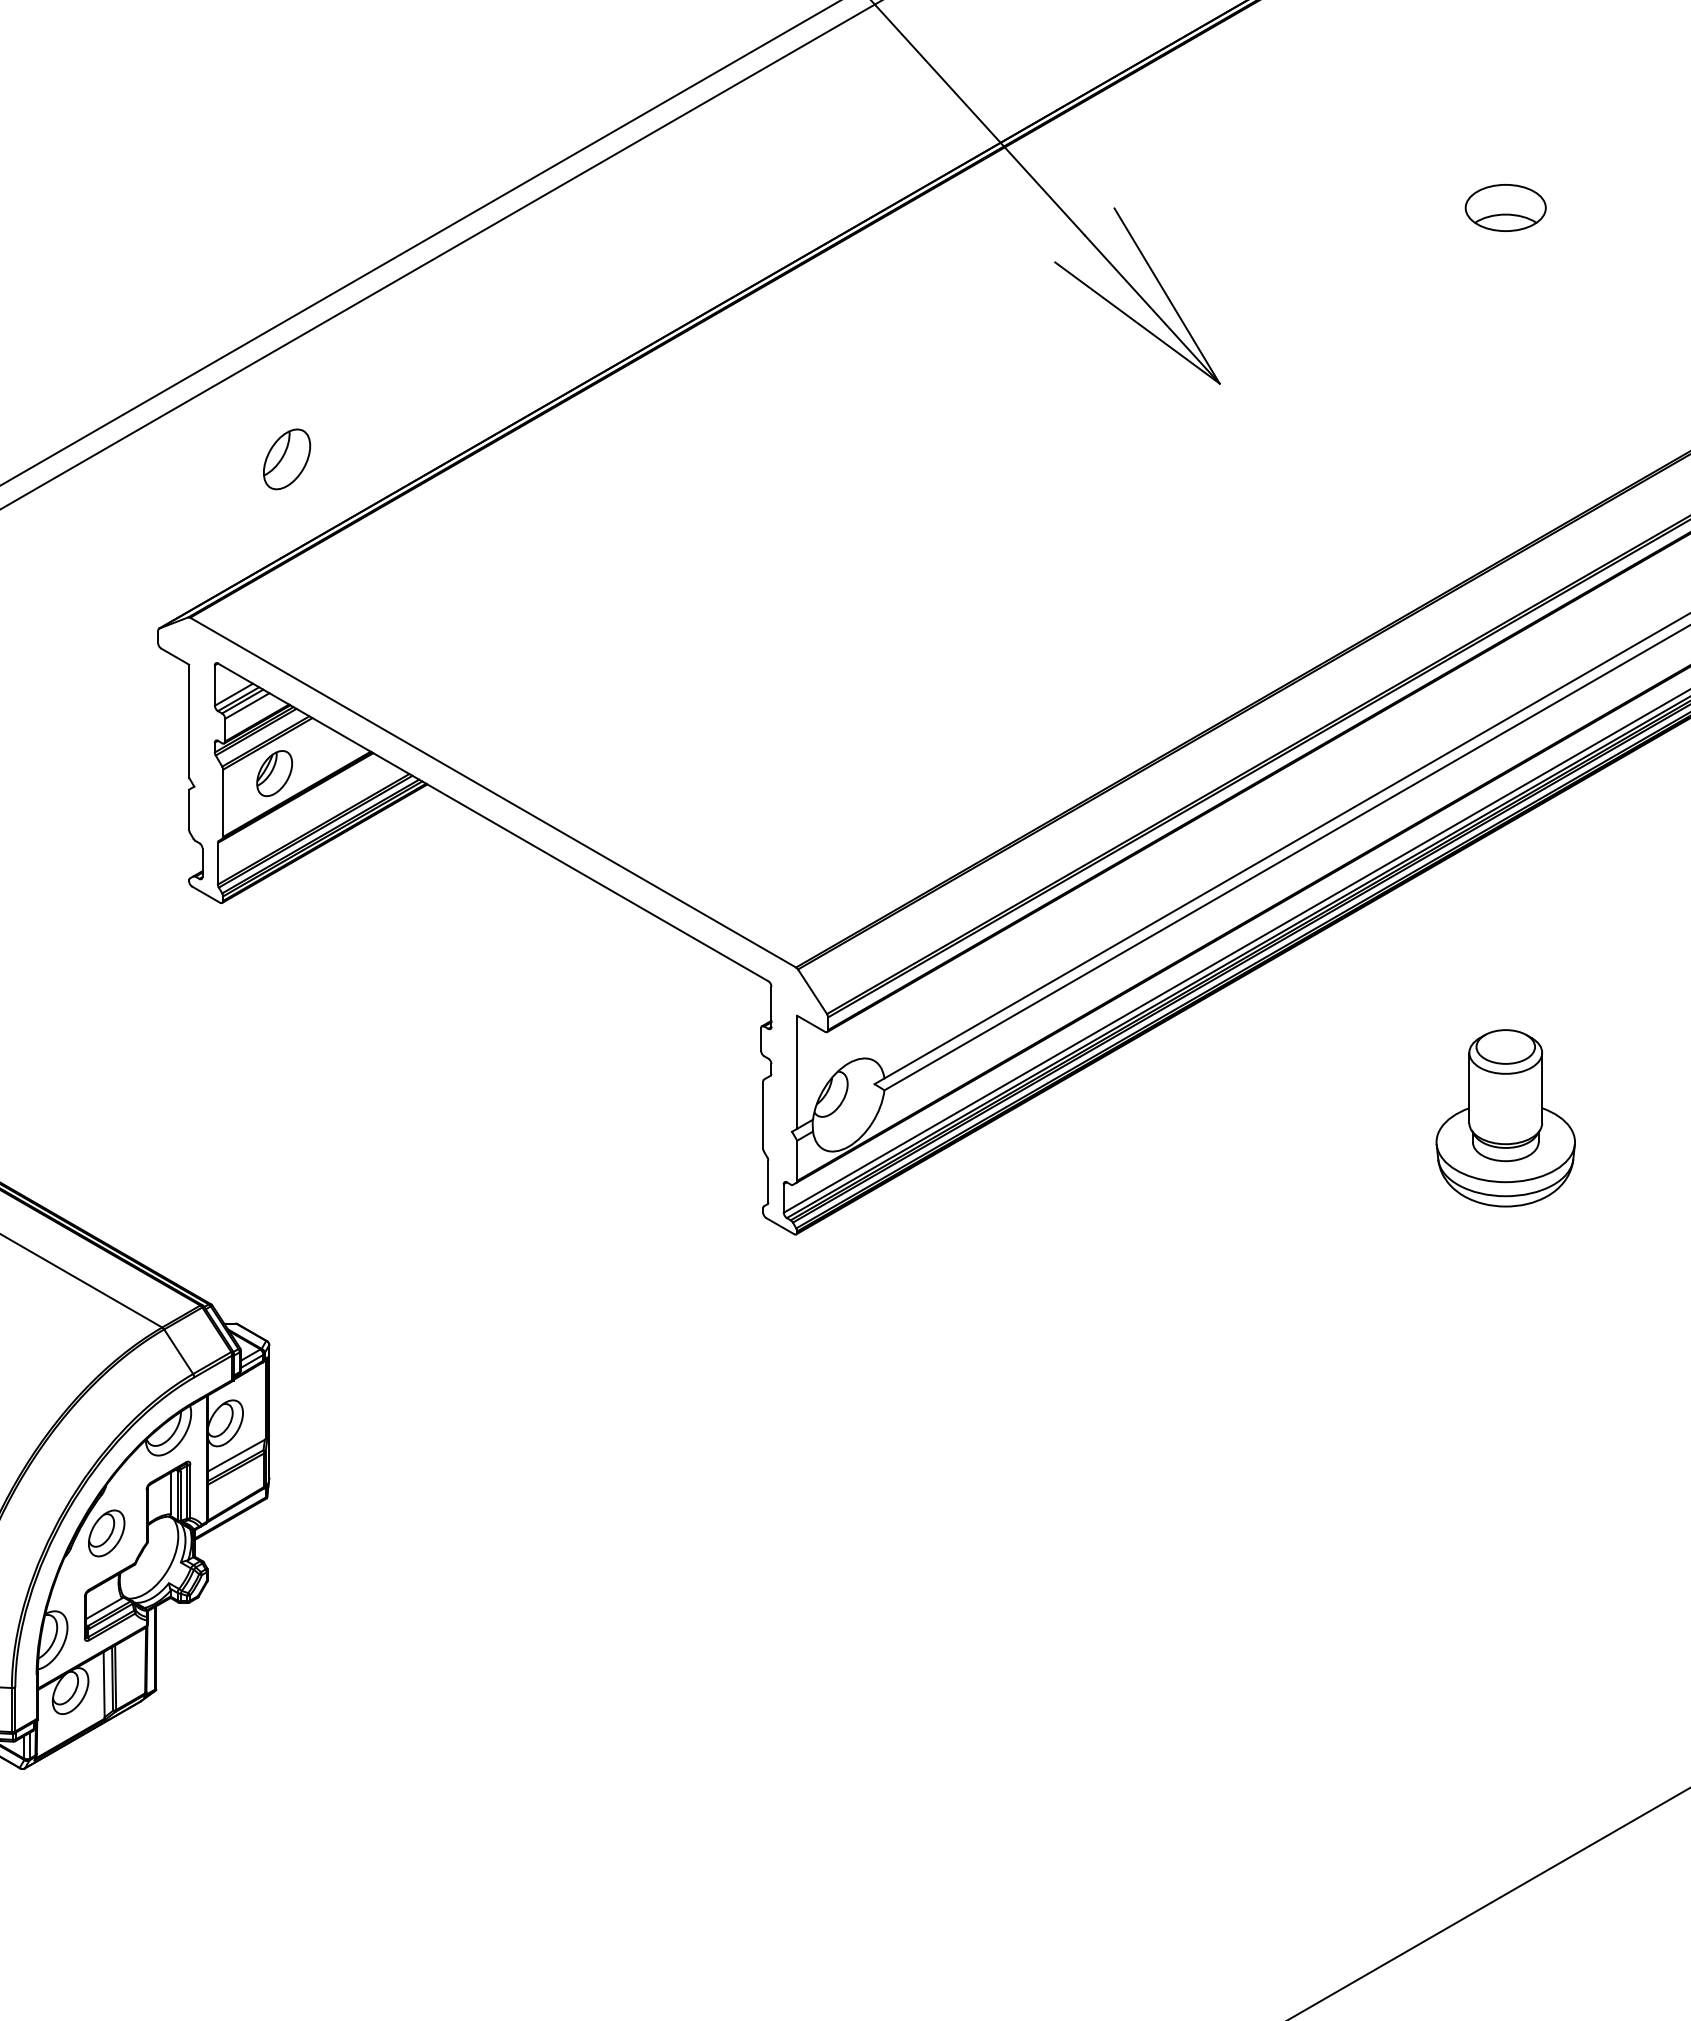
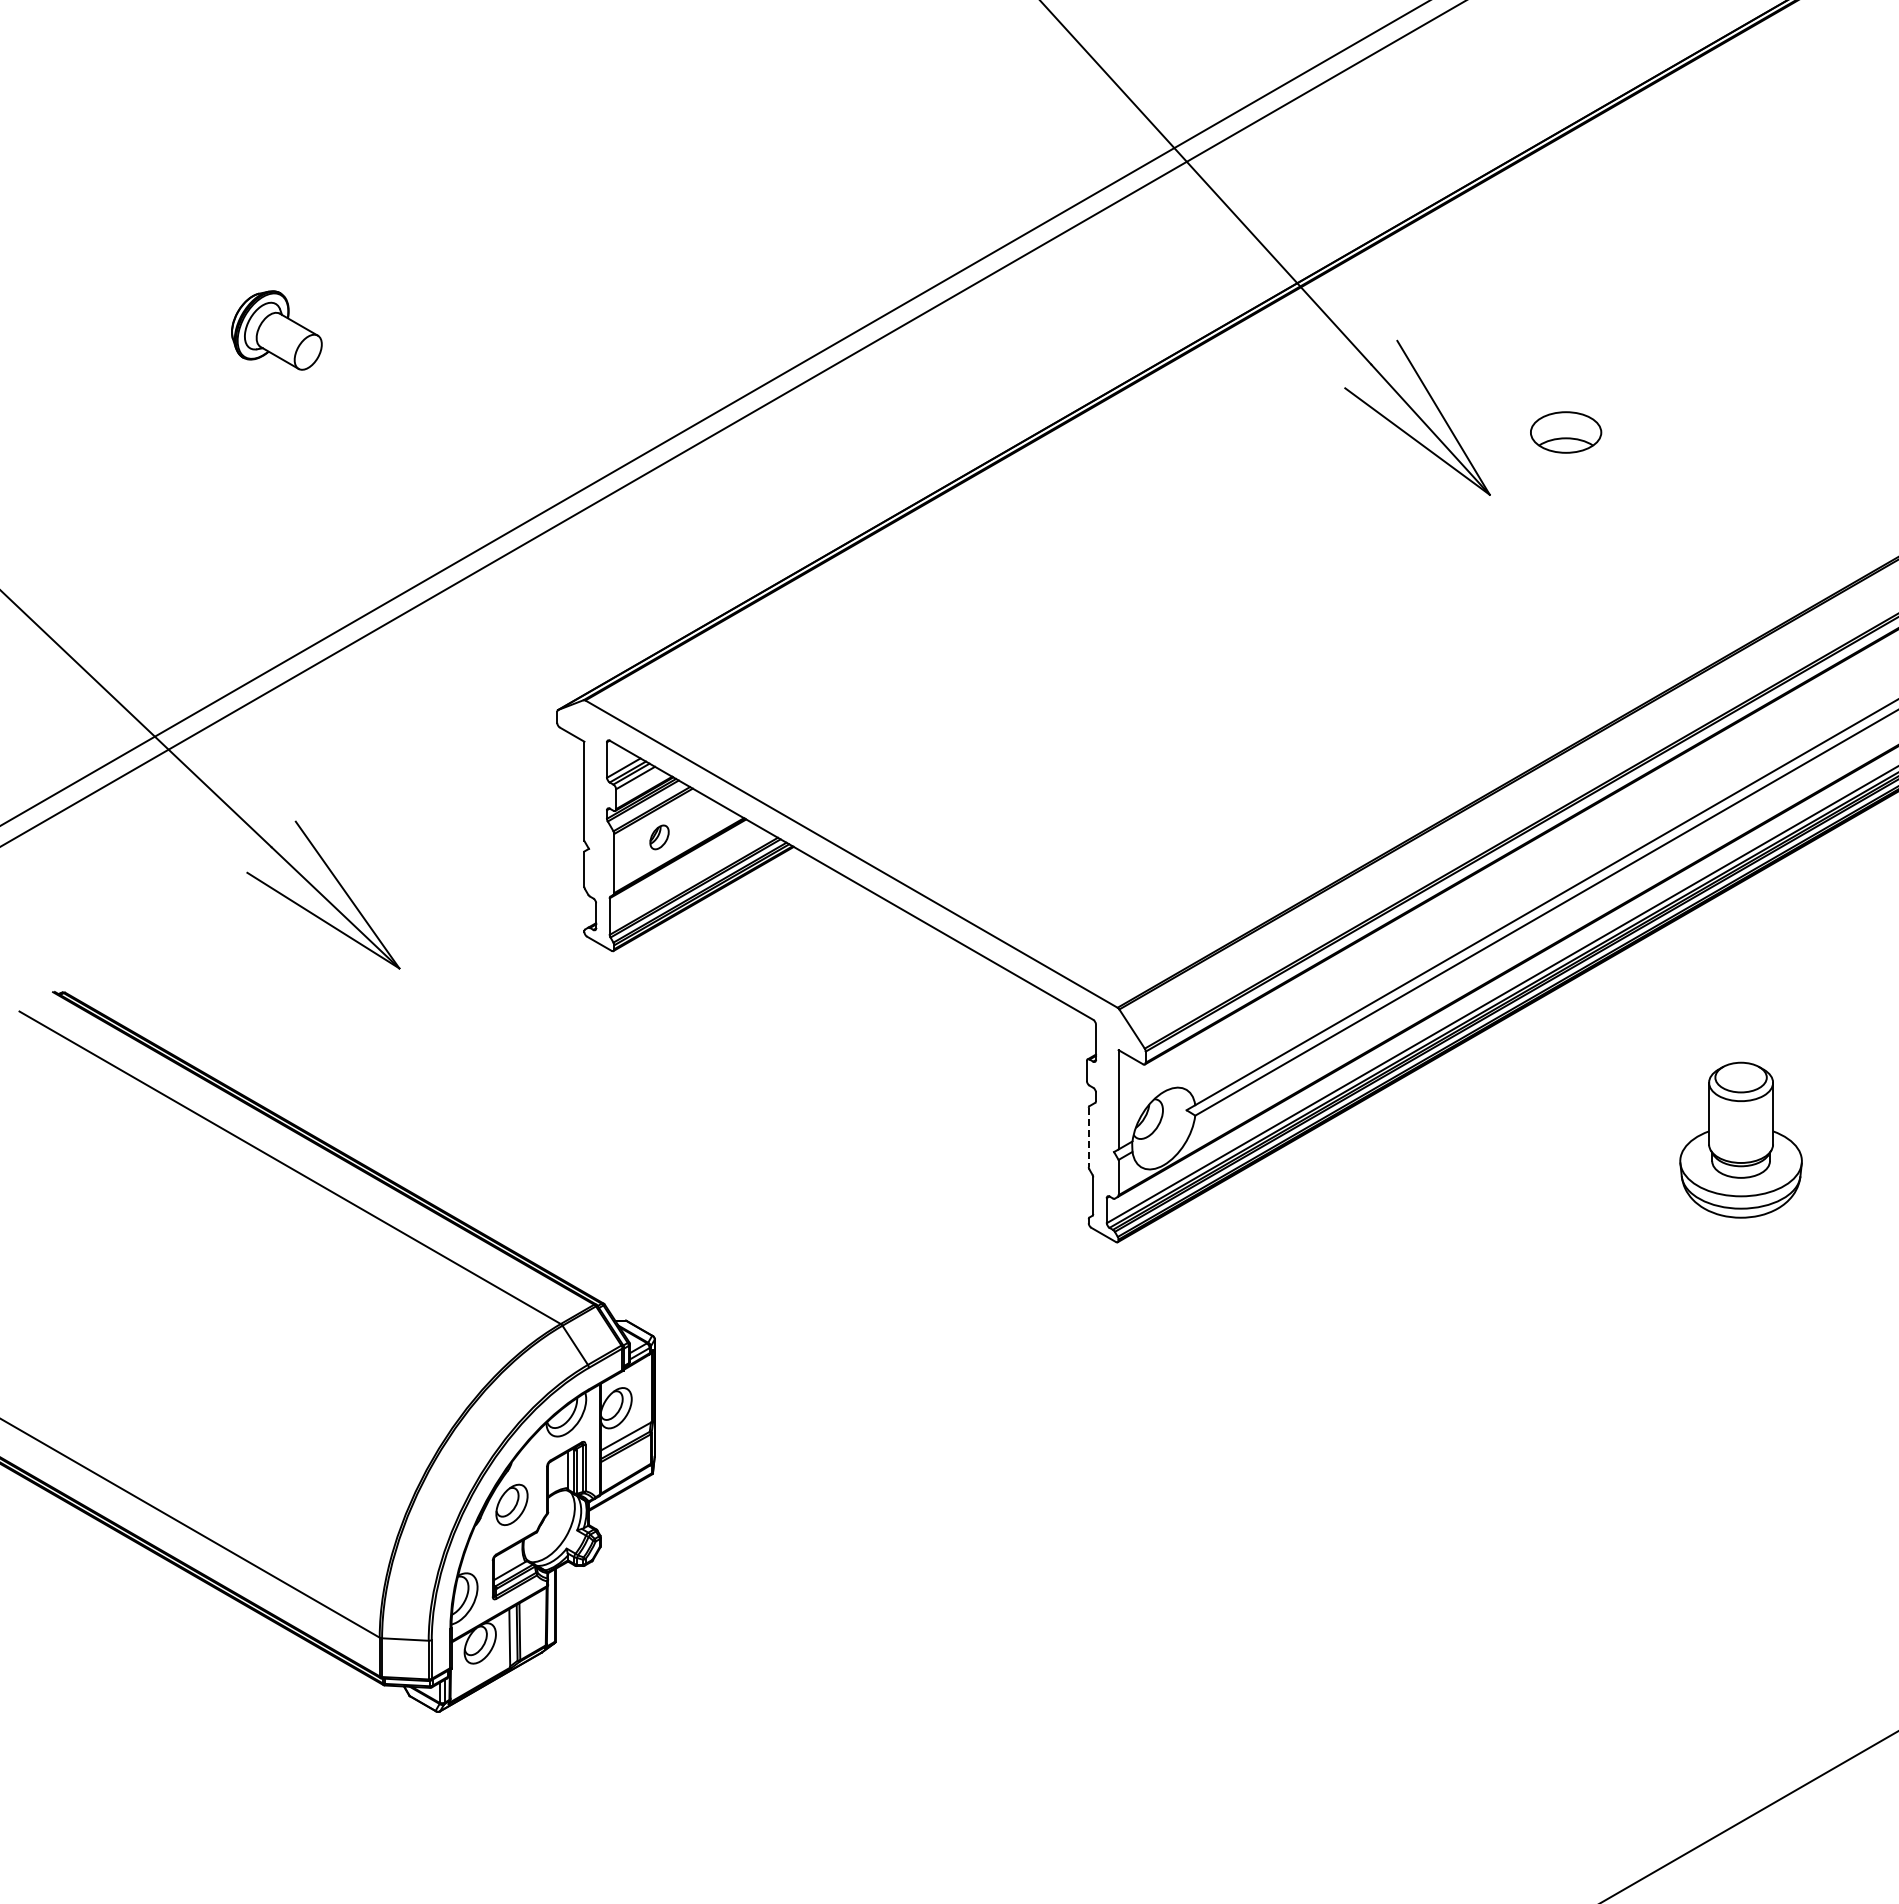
part: (1506, 207) -> (1566, 432), moved
part: (287, 459) -> (670, 561), removed
part: (274, 773) -> (659, 837), size x0.6
line: (762, 1115) -> (1088, 1137), solid -> dashed

